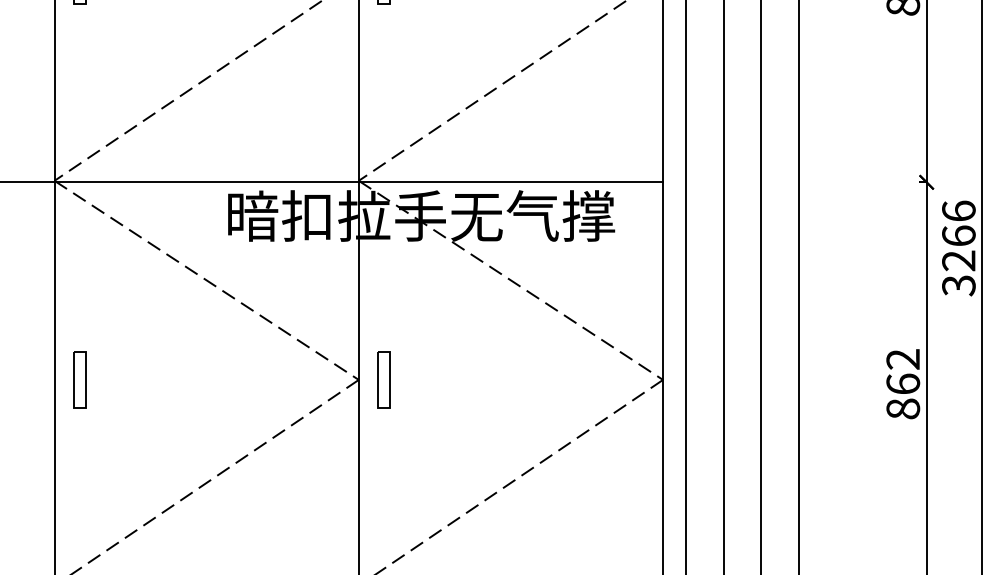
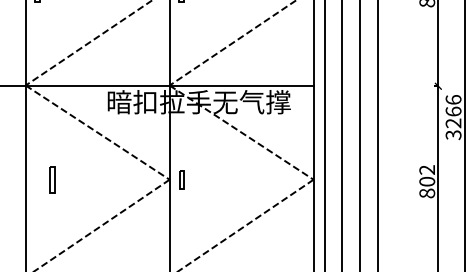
part: (79, 379) -> (52, 179), moved
part: (383, 379) -> (181, 179), size x0.7
text: (903, 383) -> (427, 181), 862 -> 802

